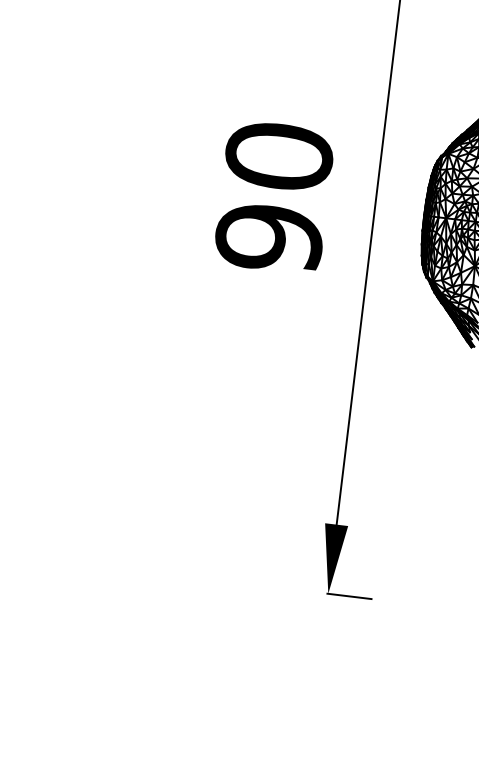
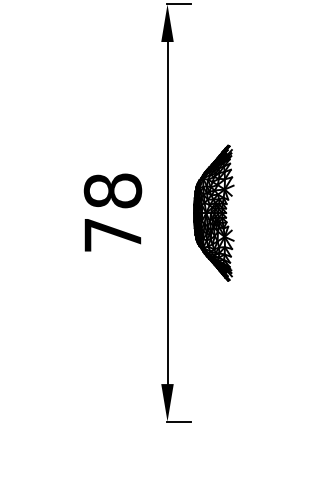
text: (273, 196) -> (112, 212), 90 -> 78

